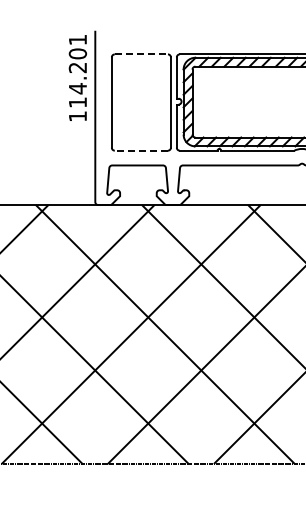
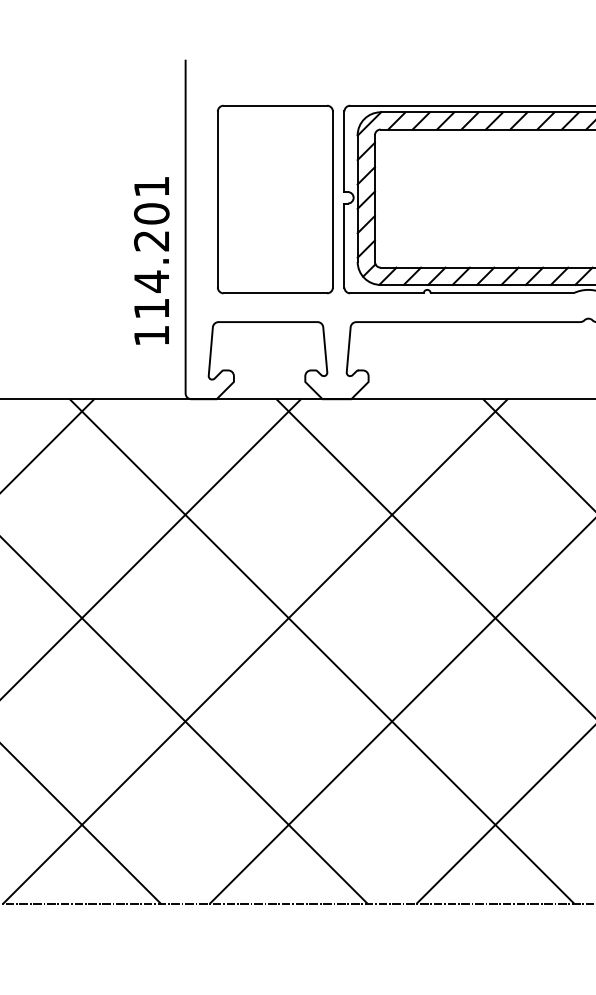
line: (141, 54) -> (275, 105), dashed -> solid
text: (77, 77) -> (150, 259), moved
line: (141, 150) -> (275, 292), dashed -> solid

